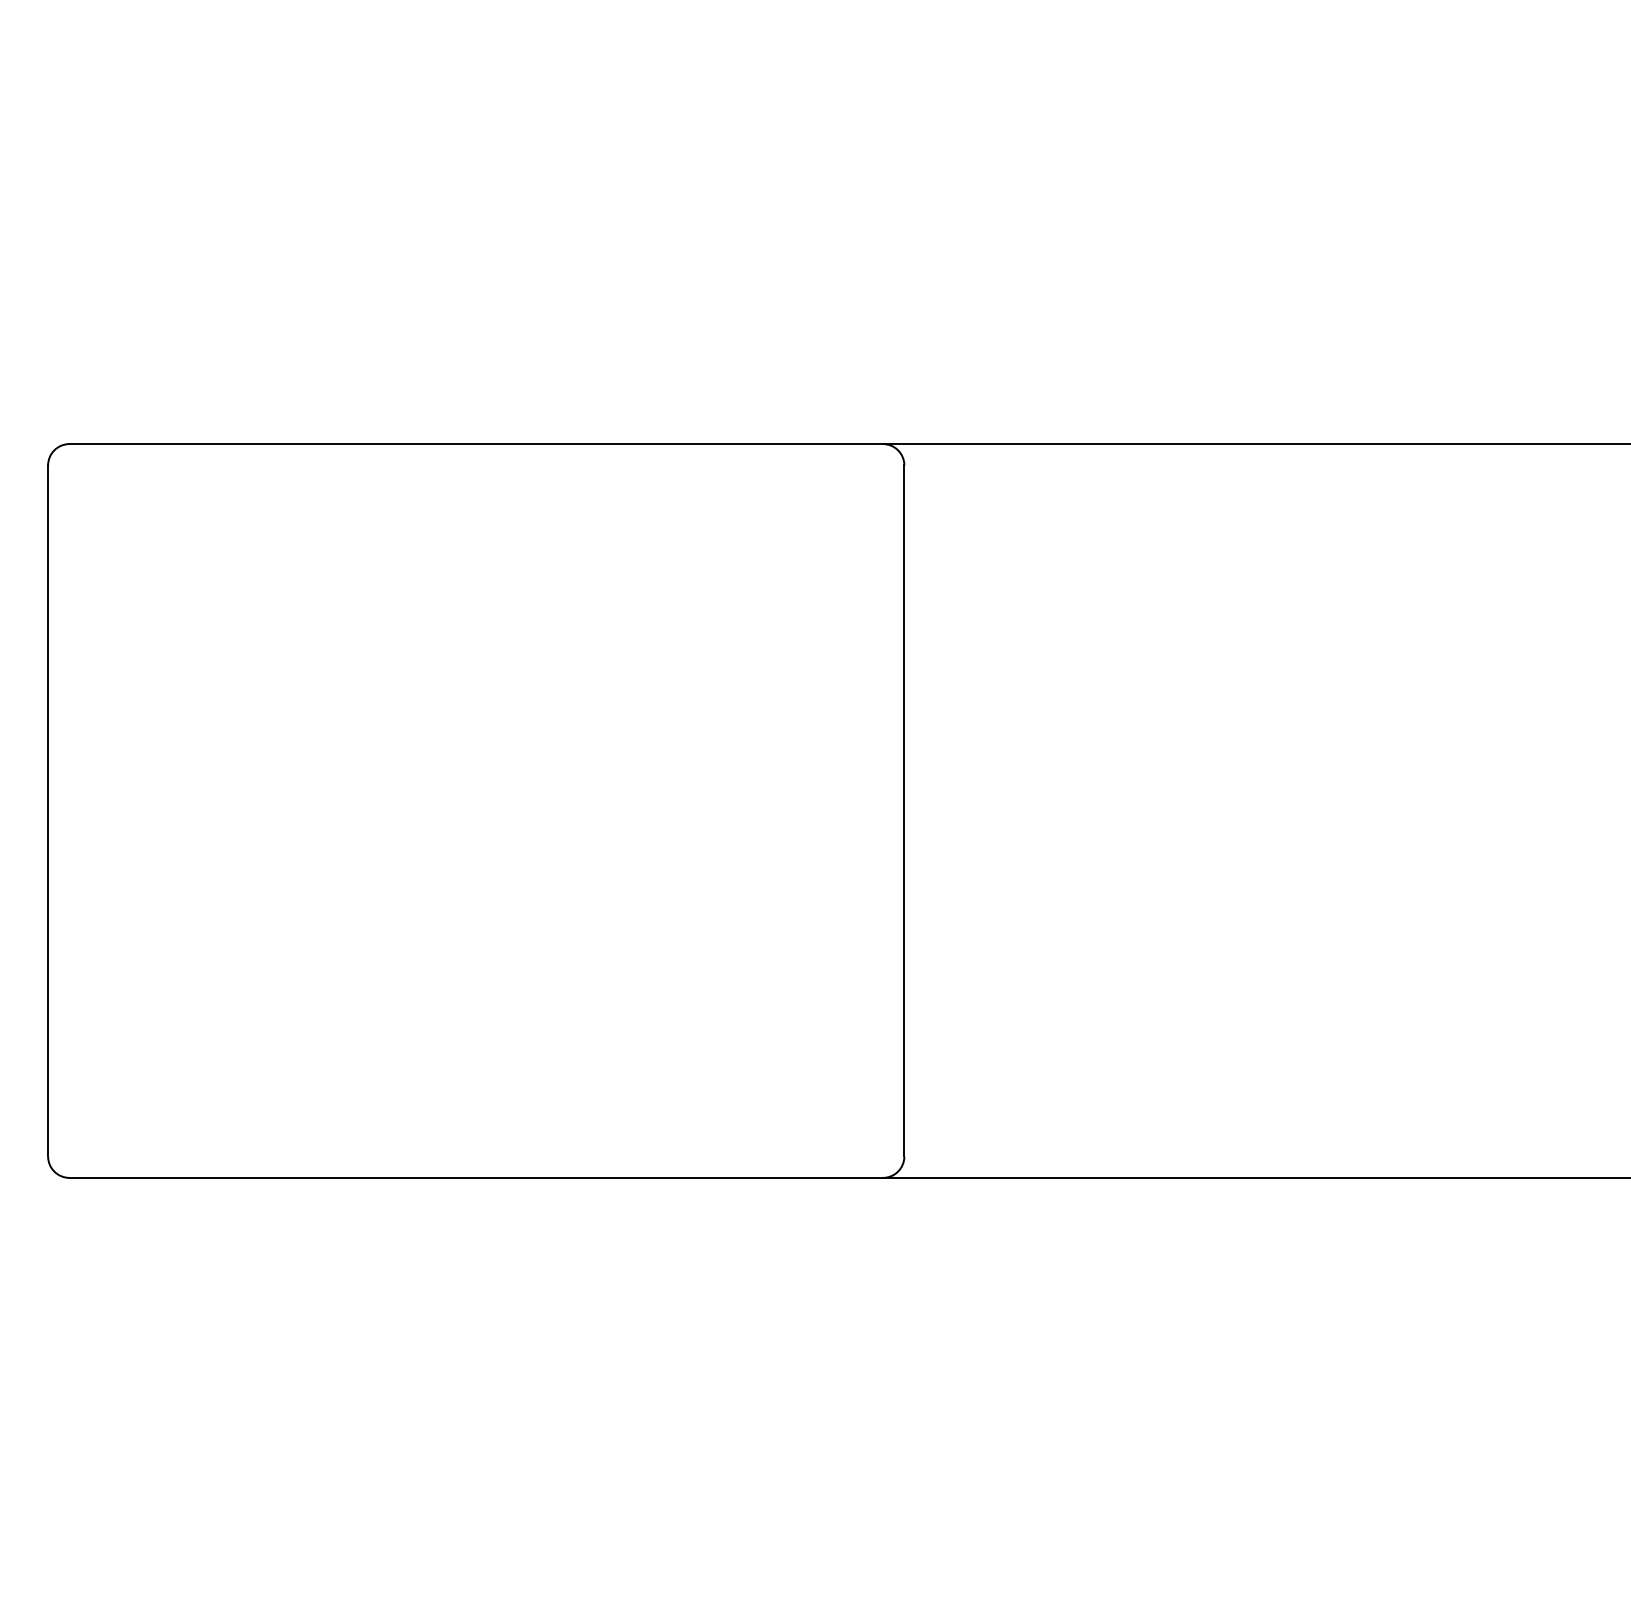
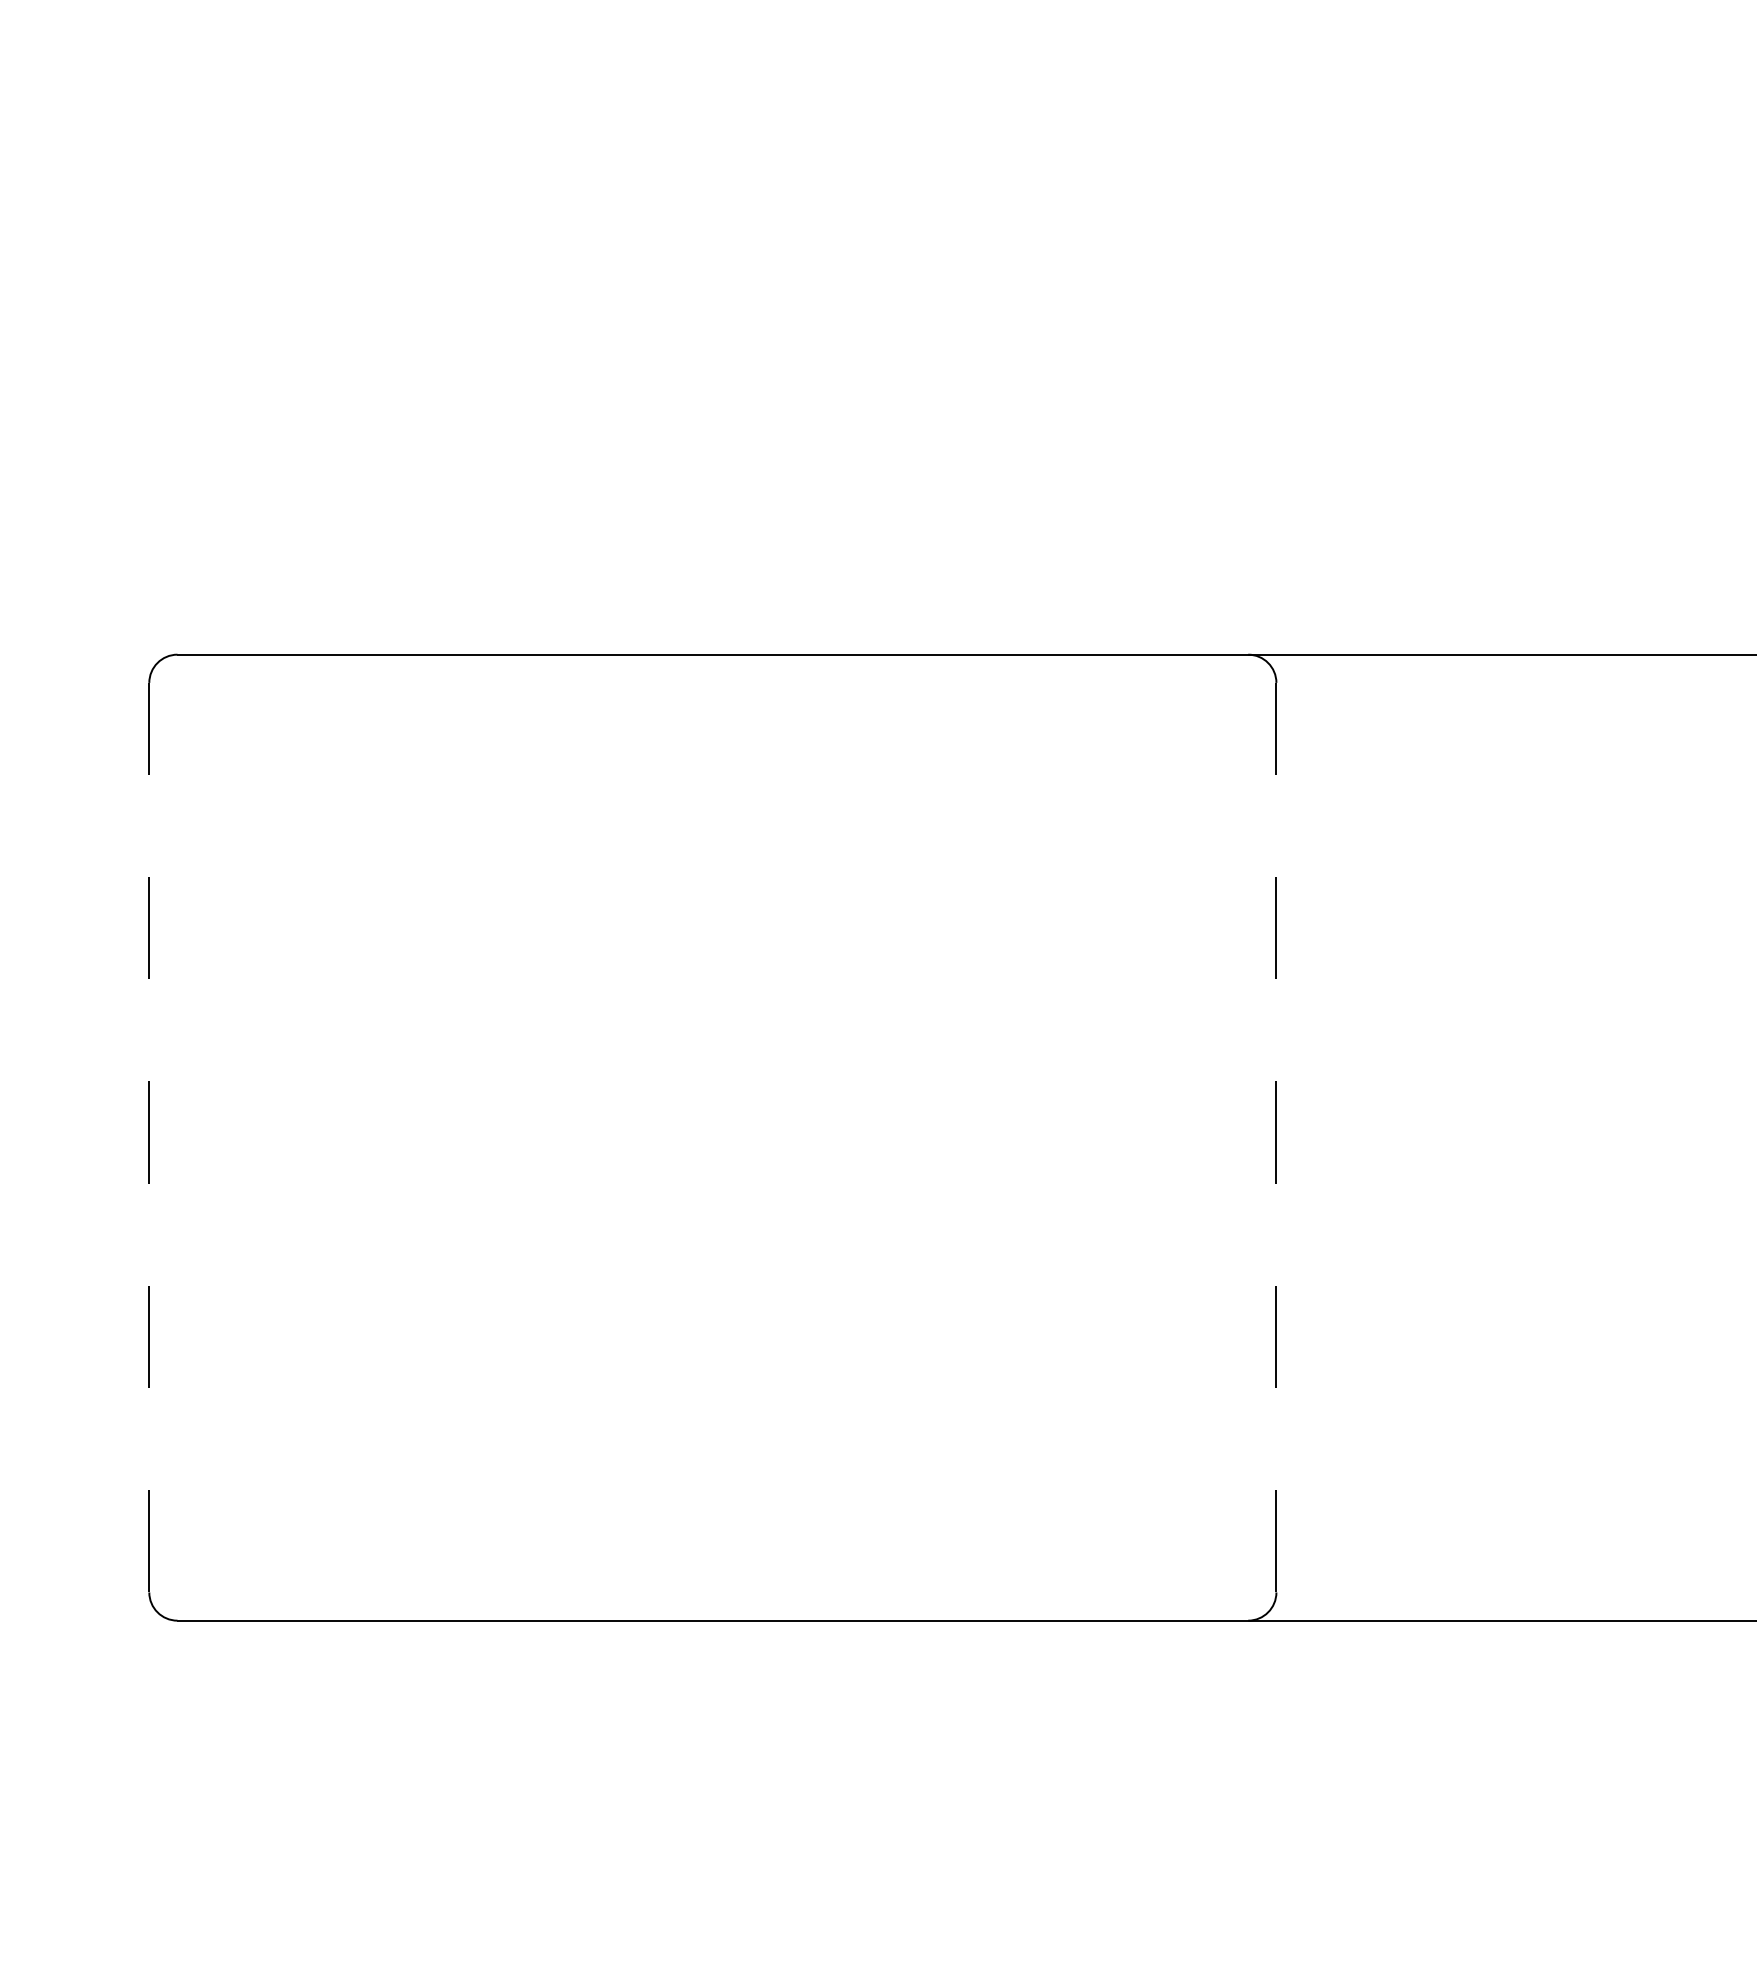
line: (48, 810) -> (149, 1137), solid -> dashed
line: (904, 810) -> (1276, 1137), solid -> dashed

